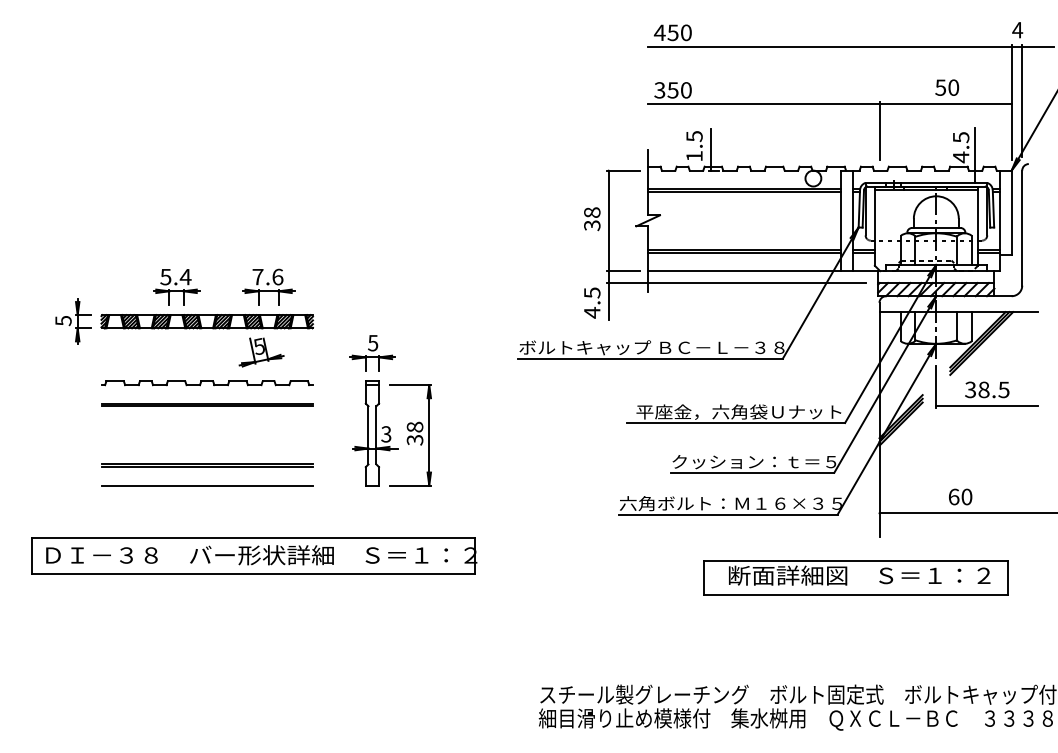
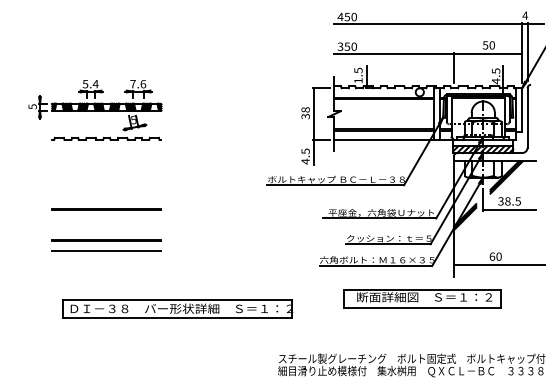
line: (737, 283) -> (380, 146), removed
part: (185, 328) -> (95, 110), moved
part: (390, 411) -> (201, 212), removed
part: (252, 554) -> (177, 308), moved
part: (855, 577) -> (422, 298), moved

